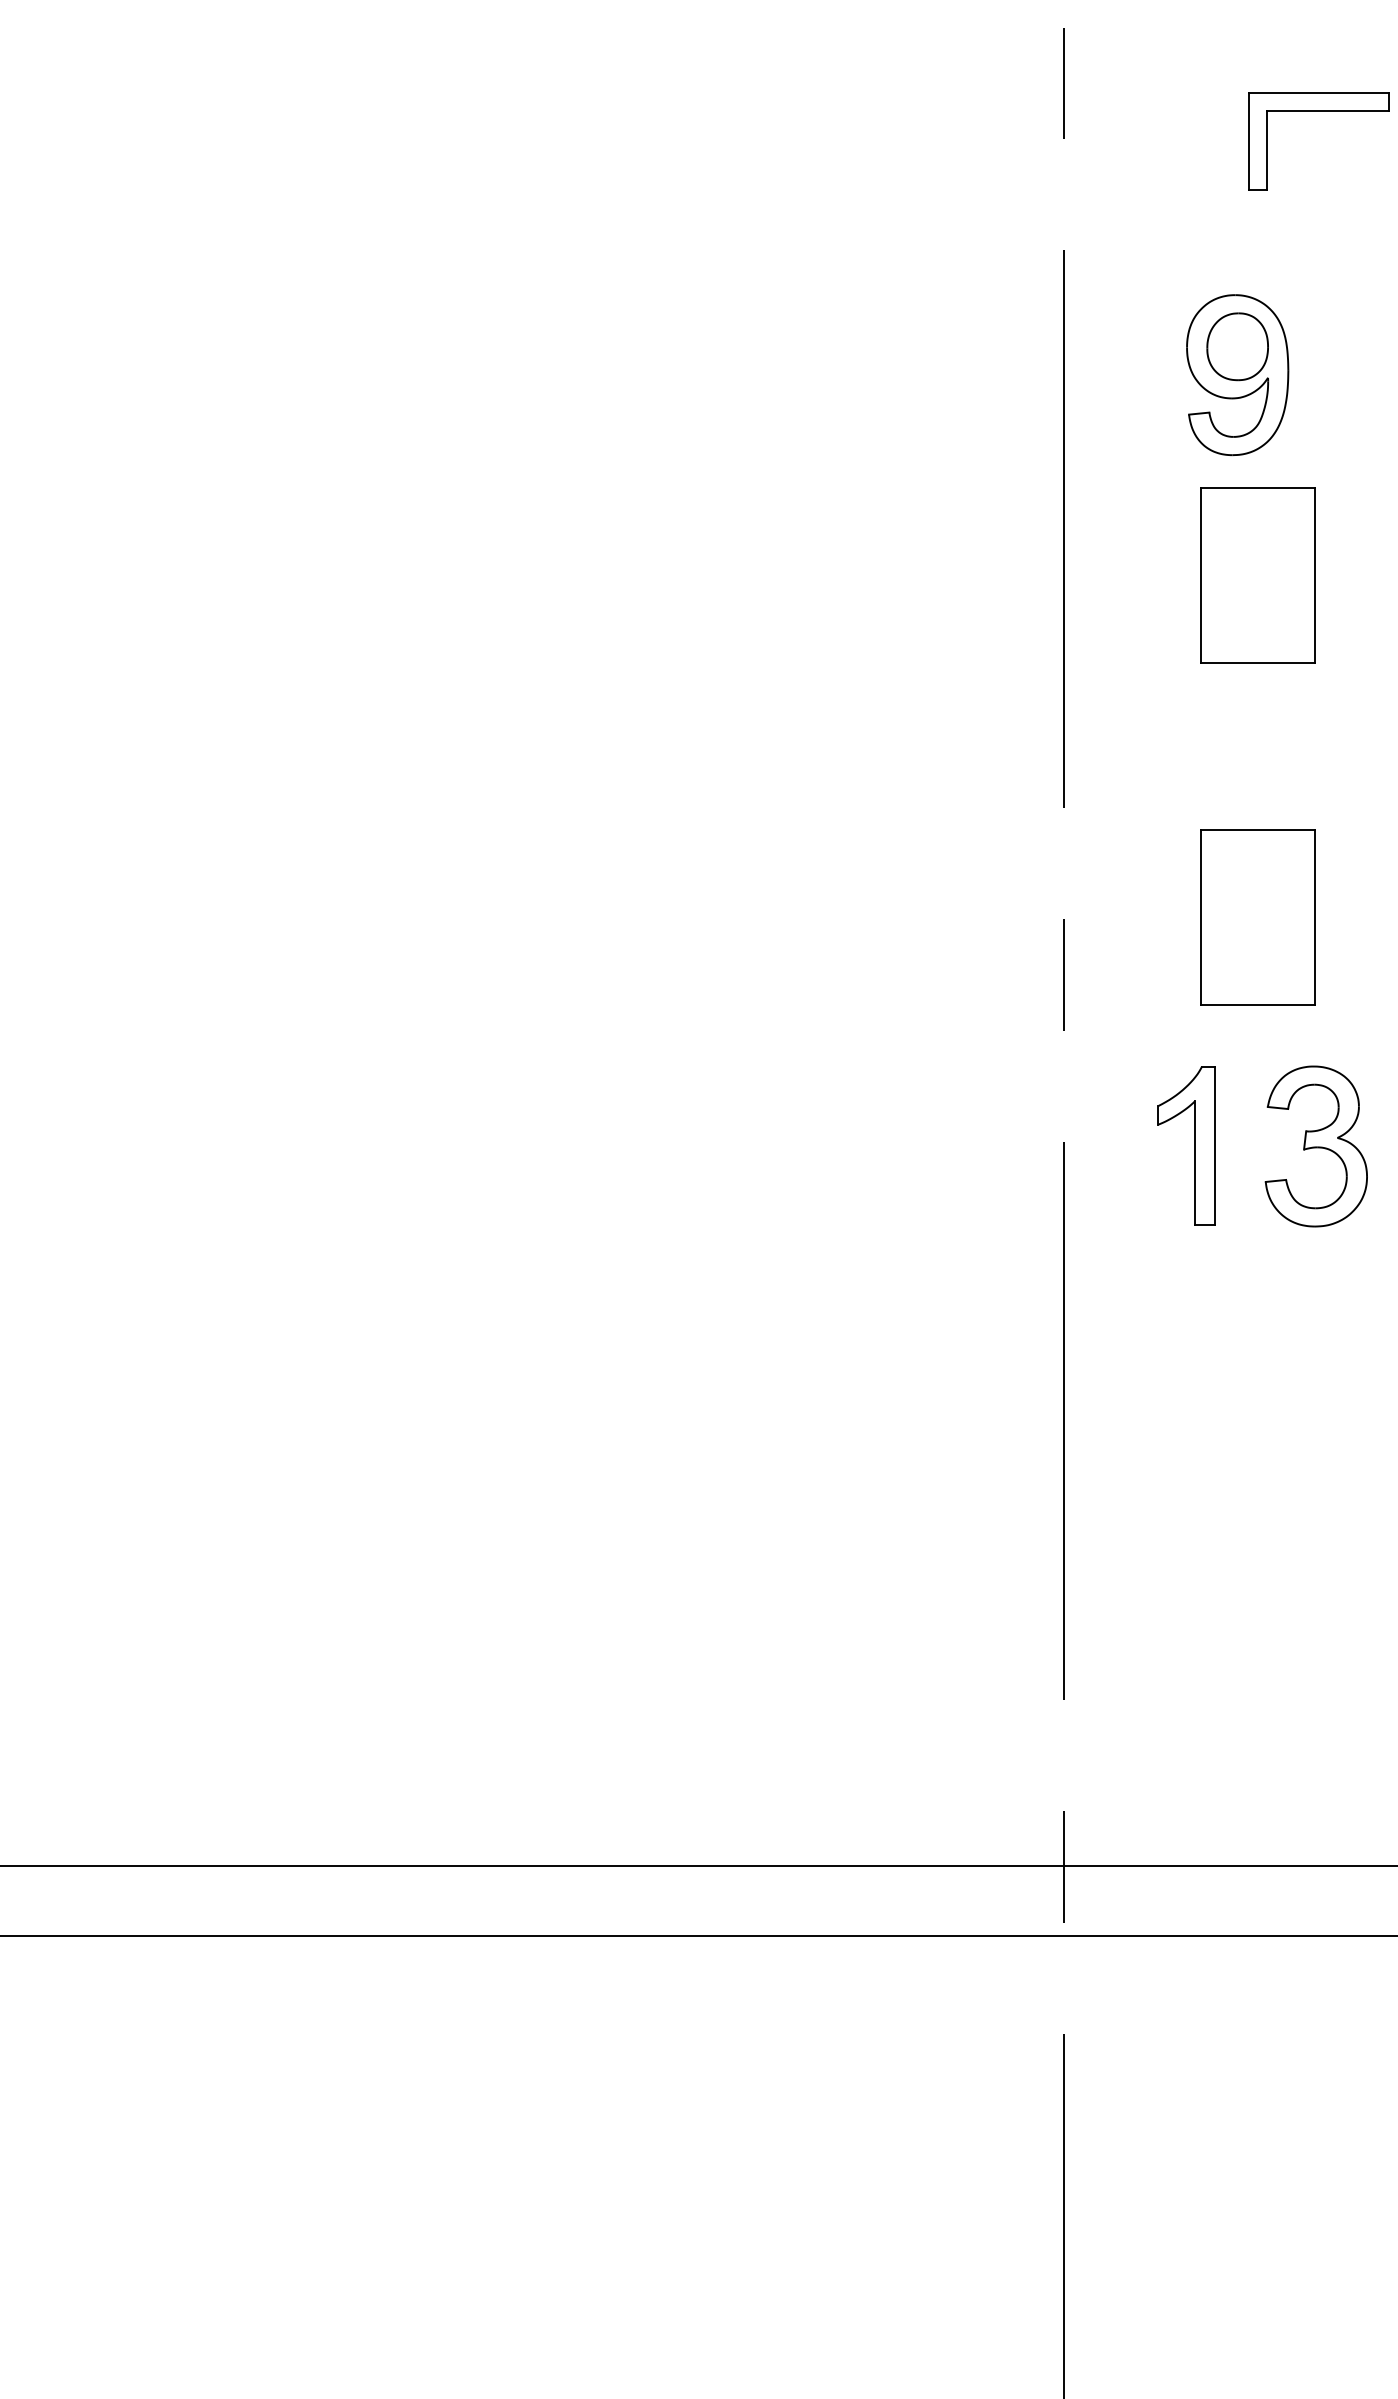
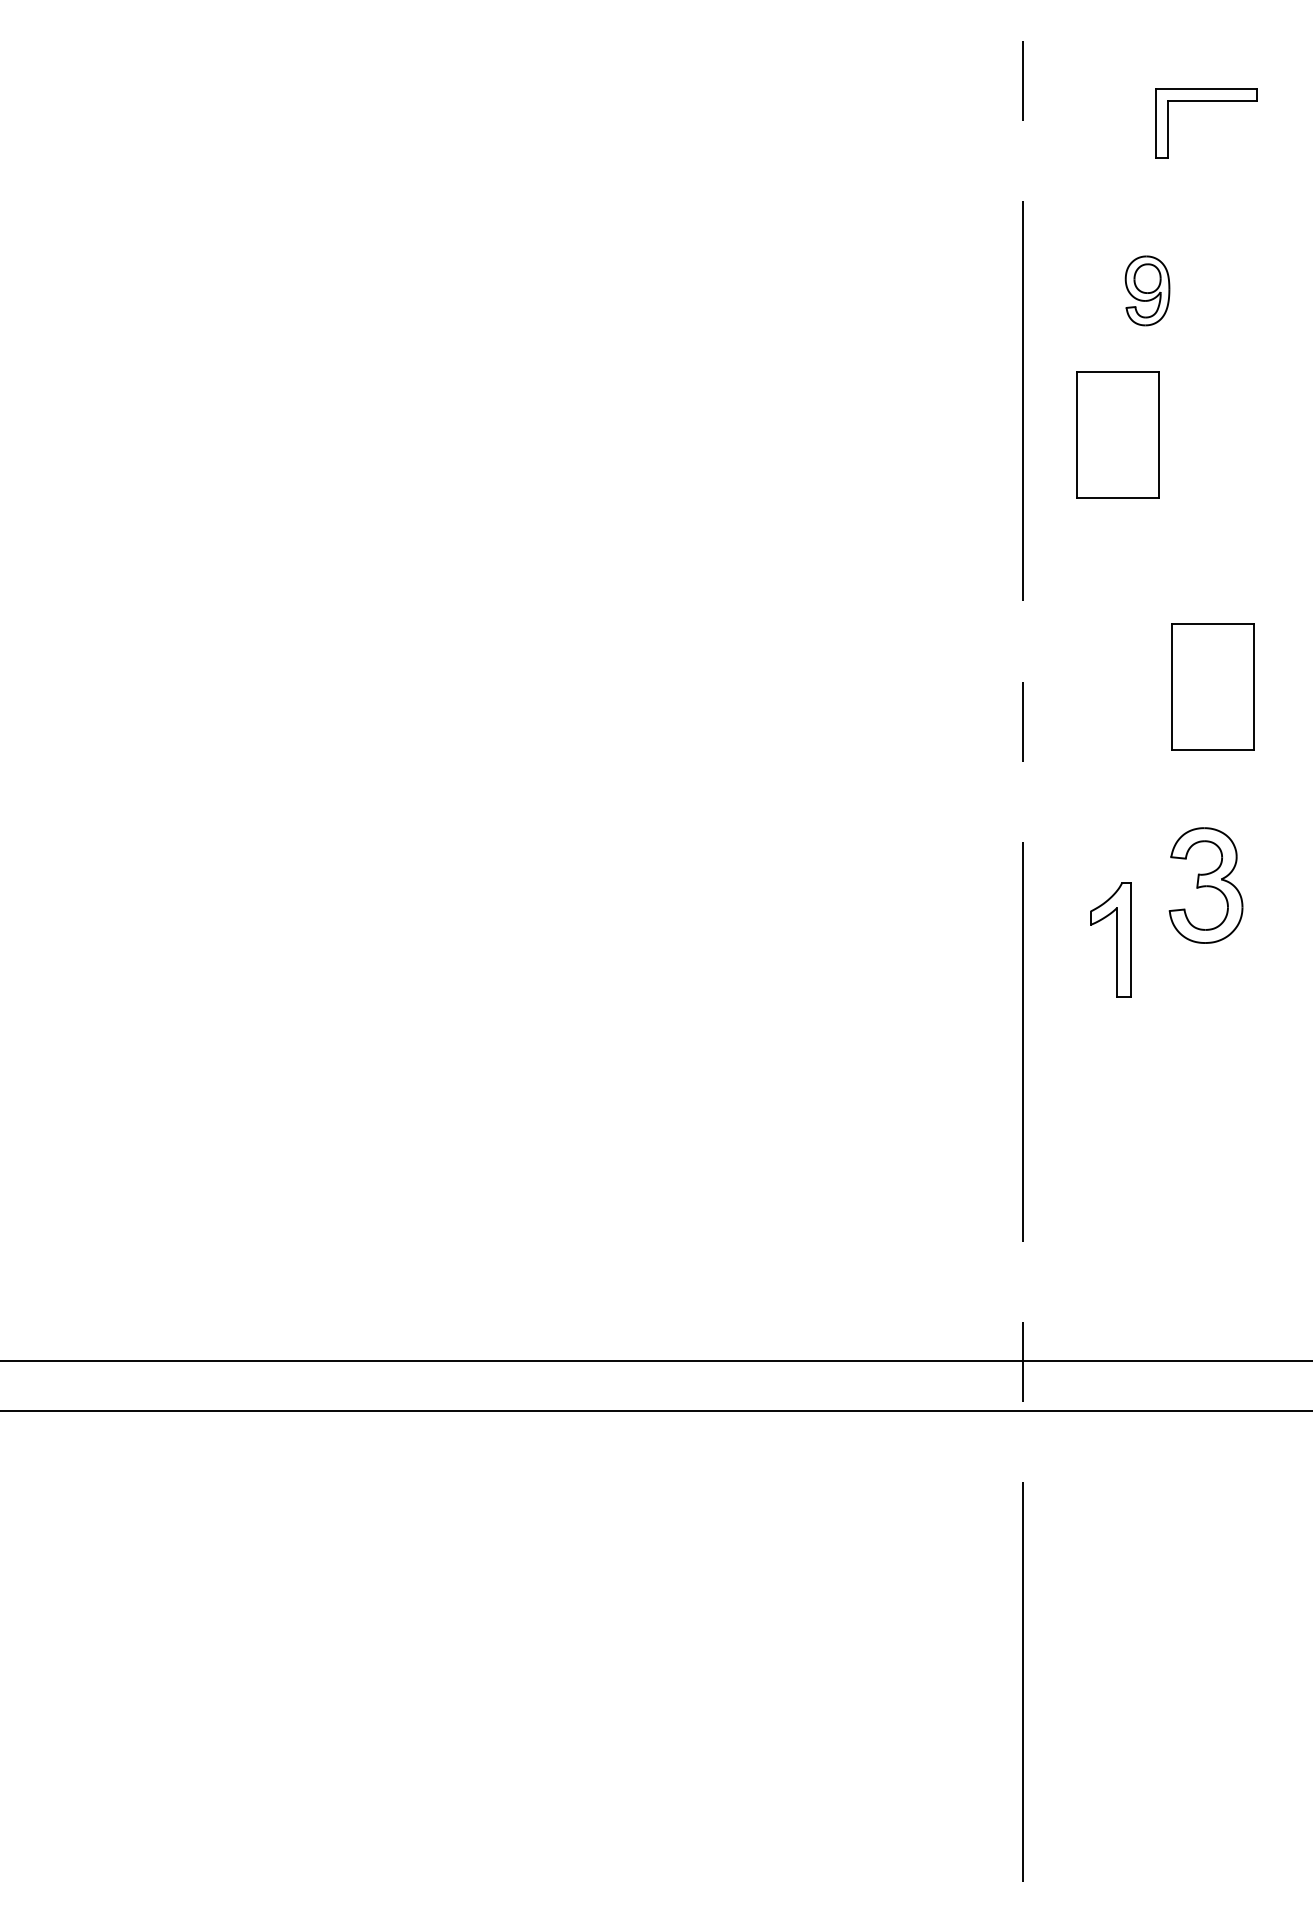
part: (1237, 374) -> (1147, 290), size x0.6
part: (1257, 575) -> (1117, 434), moved
part: (1257, 916) -> (1212, 686), moved
part: (1185, 1145) -> (1110, 939), moved
part: (1315, 1146) -> (1205, 885), moved

